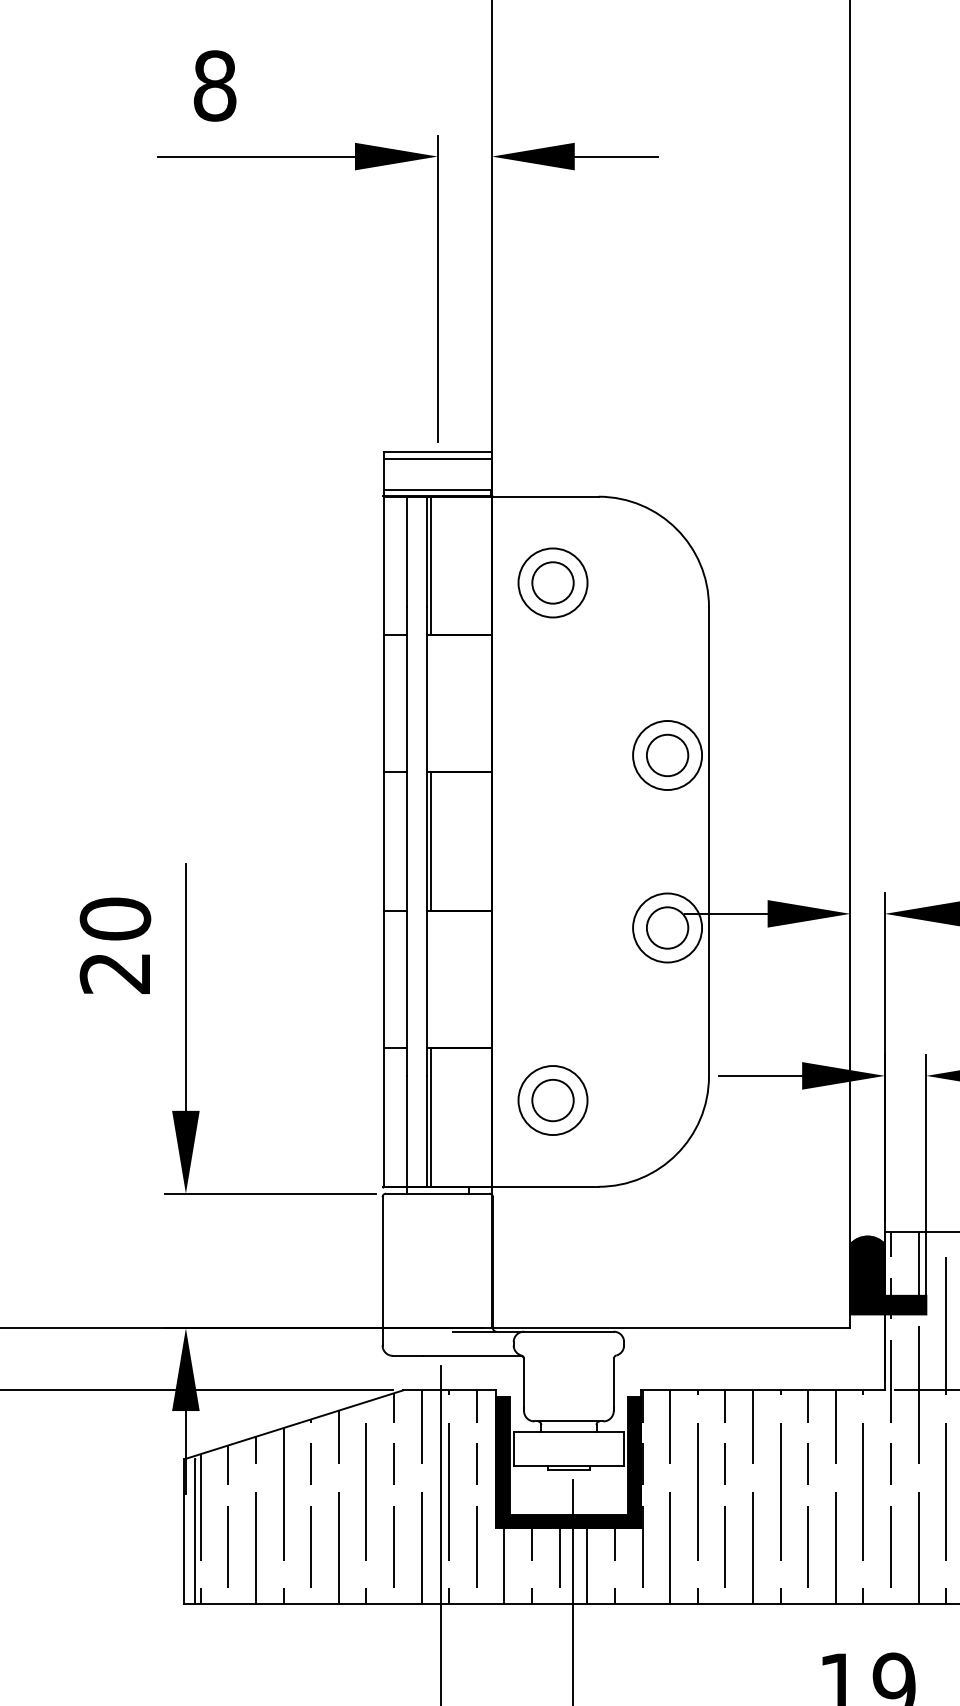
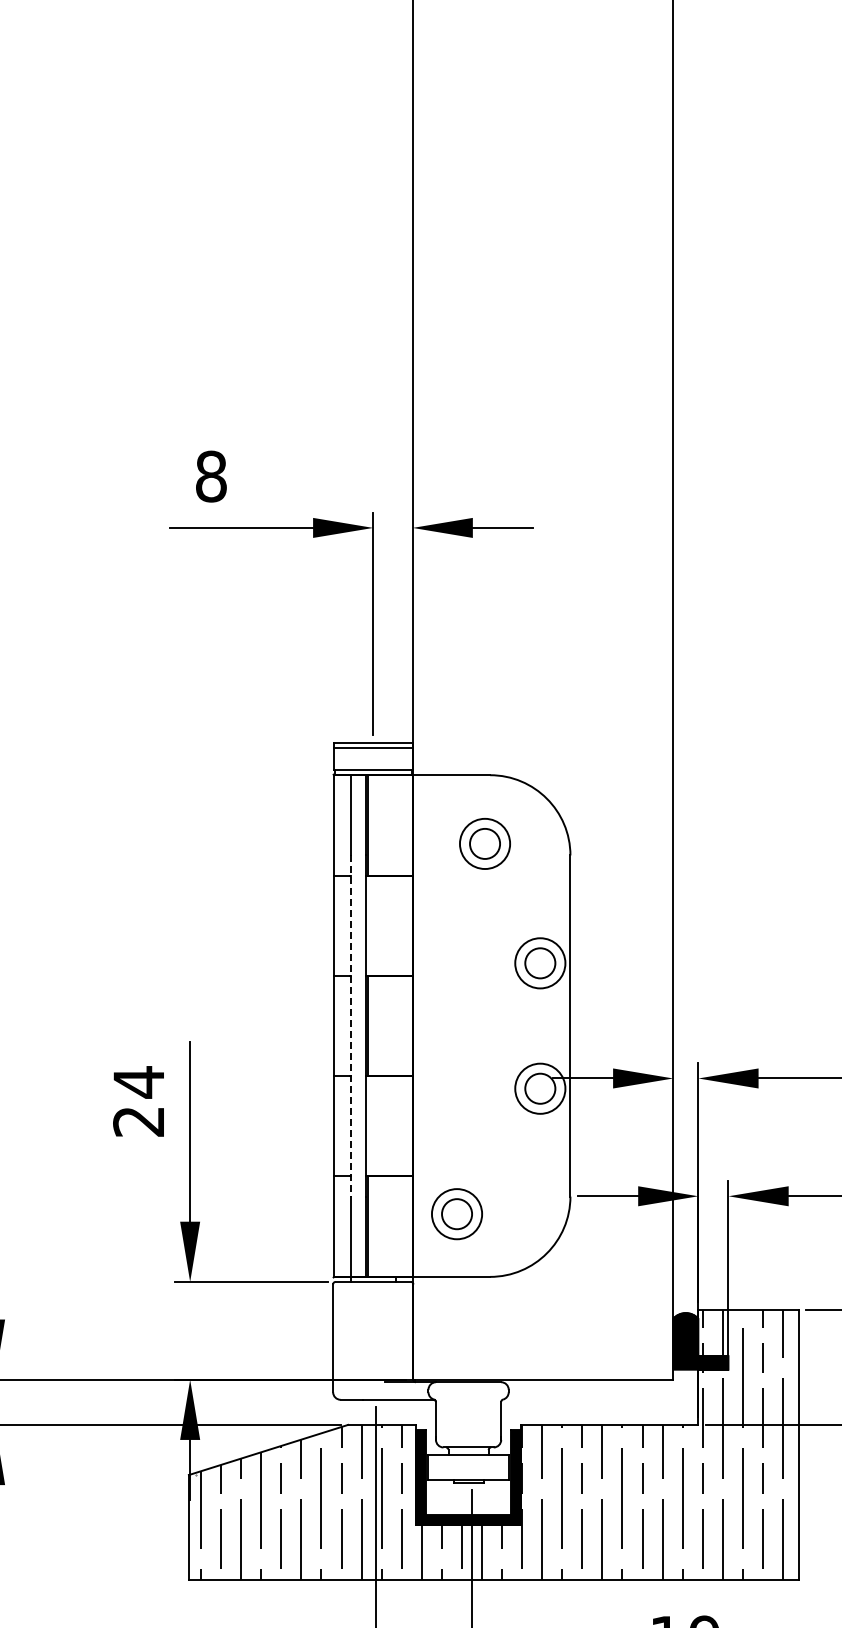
part: (552, 582) -> (484, 843), moved
line: (406, 842) -> (350, 1026), solid -> dashed
text: (114, 919) -> (138, 1082), 20 -> 24
line: (194, 1531) -> (196, 1527), removed

